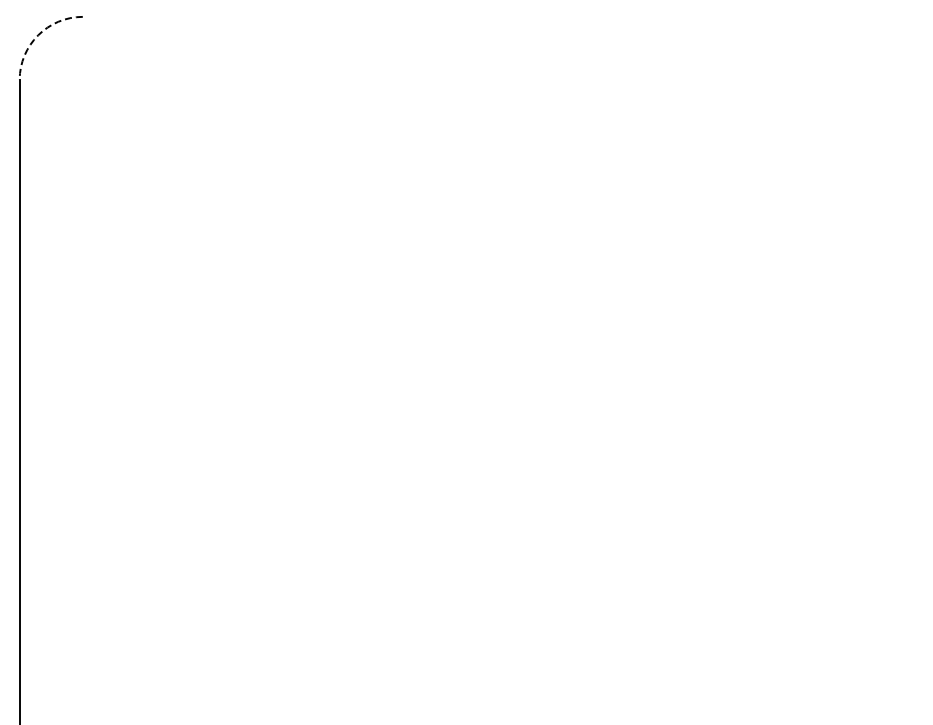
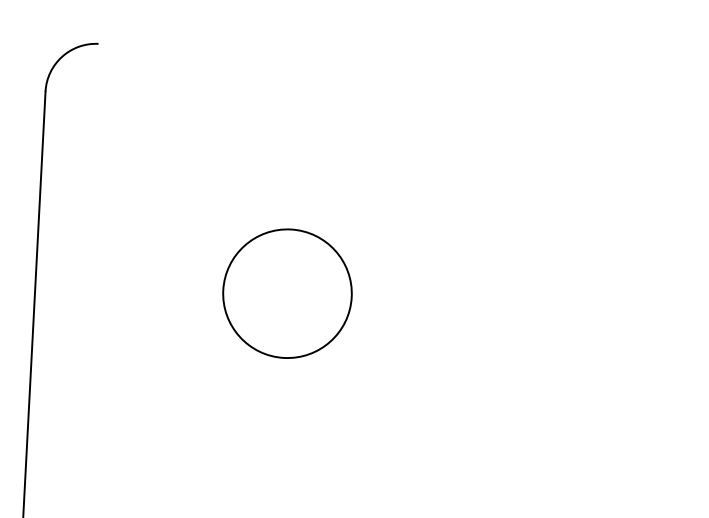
arc: (38, 35) -> (62, 56), dashed -> solid
circle: (335, 316) -> (287, 293), added

